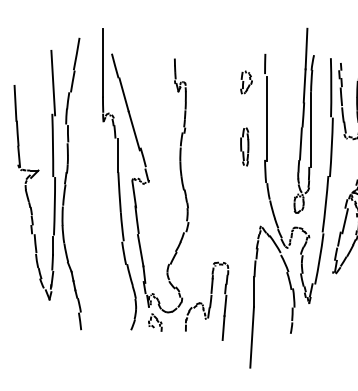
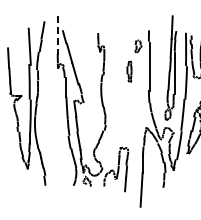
line: (102, 62) -> (57, 35), solid -> dashed
part: (244, 146) -> (129, 71), moved

